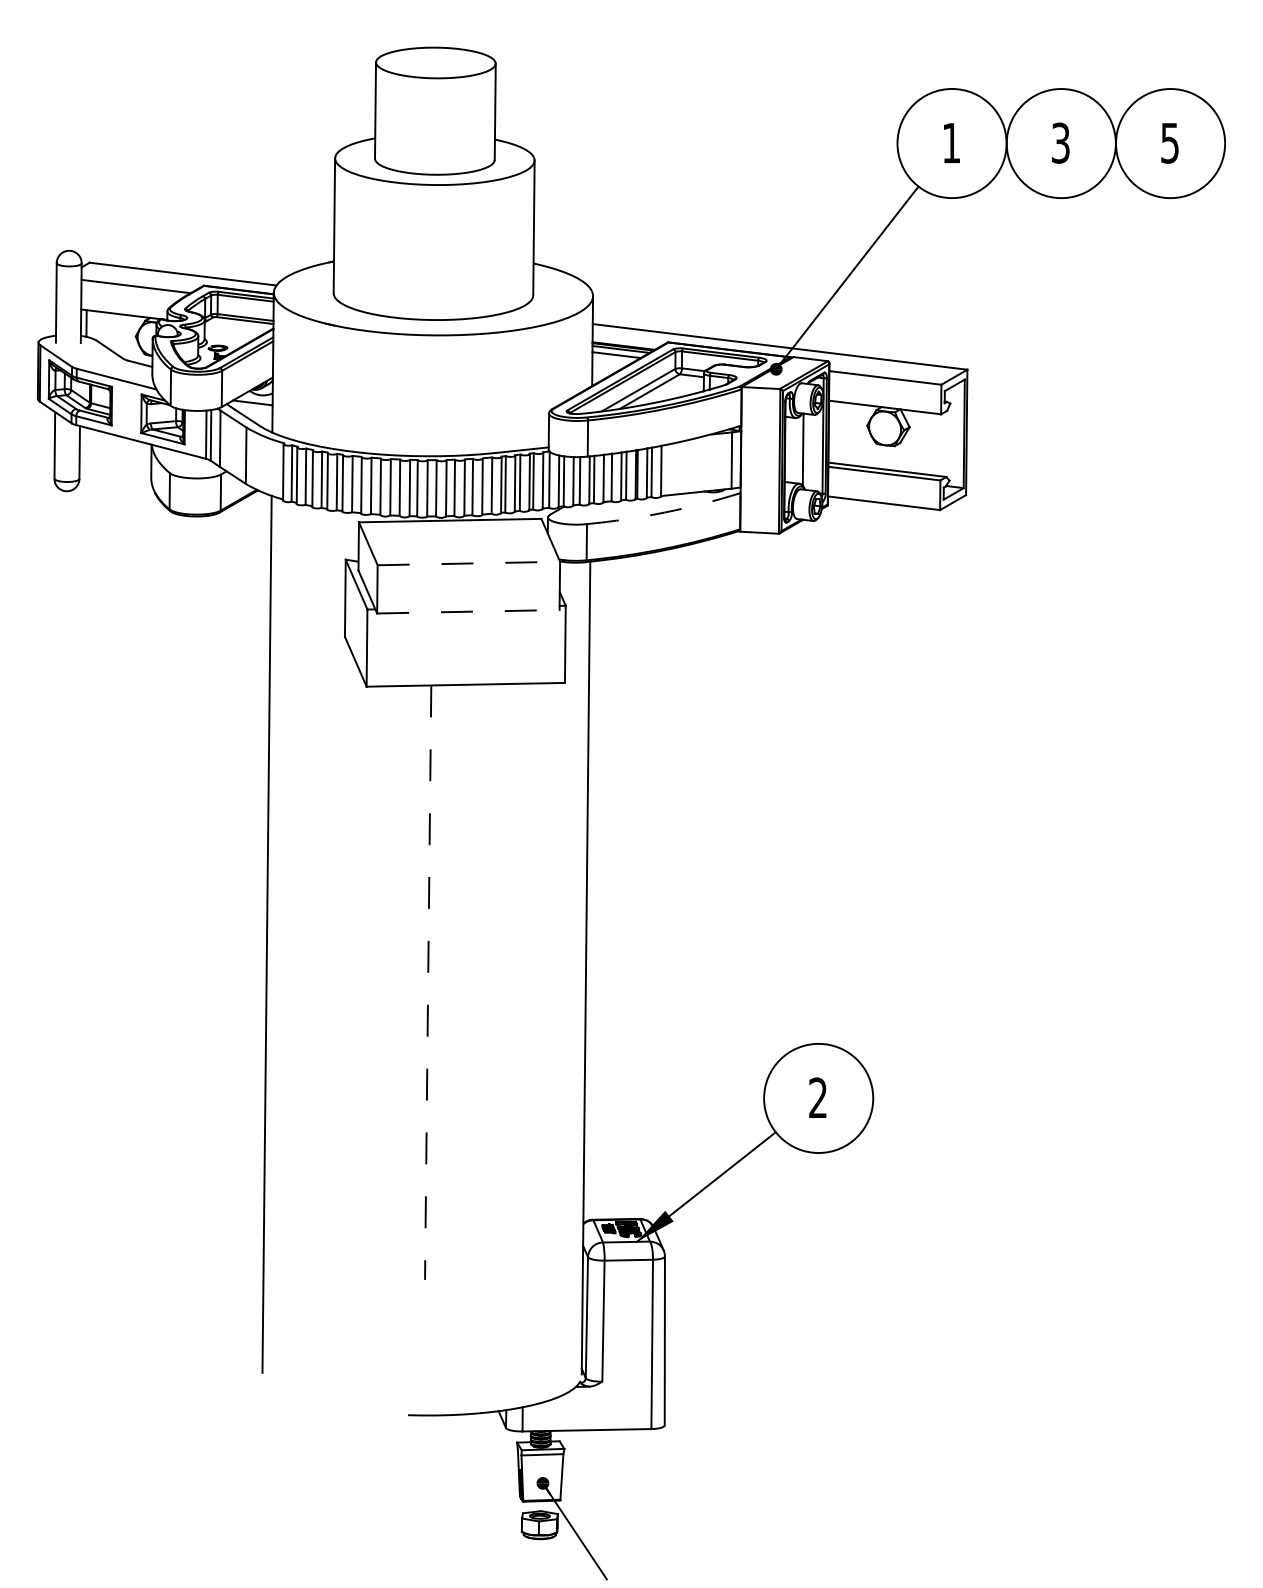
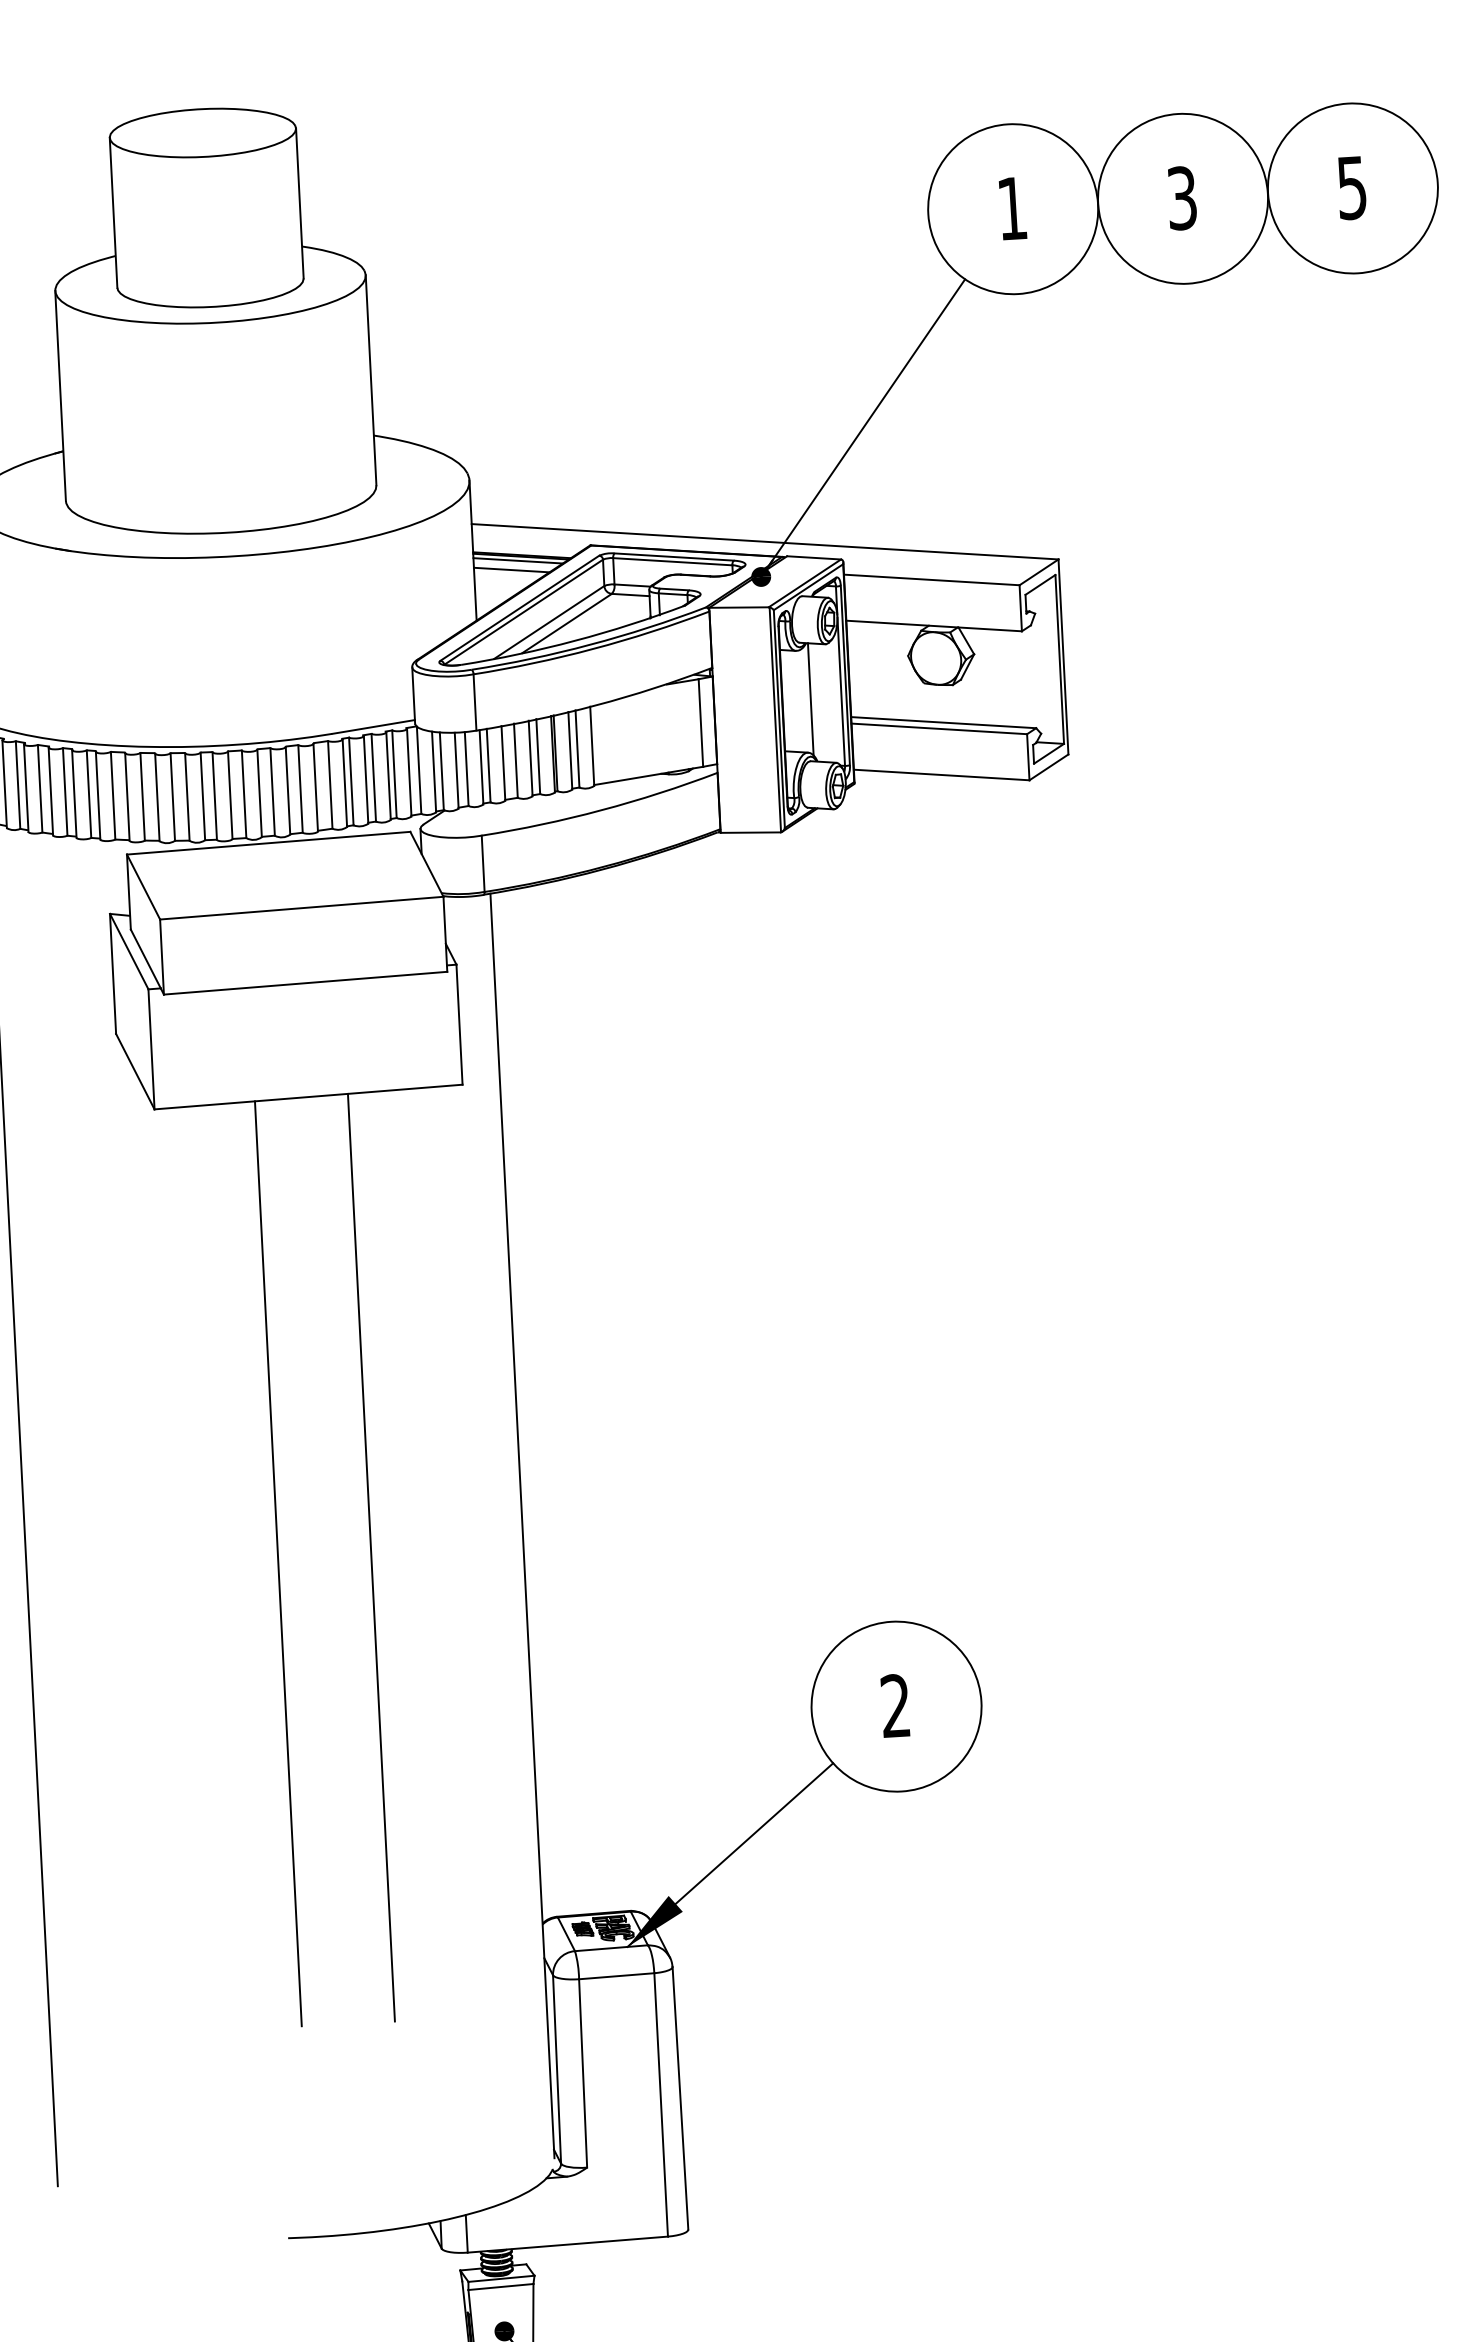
arc: (664, 512) -> (601, 810), dashed -> solid
line: (469, 563) -> (302, 908), dashed -> solid
line: (468, 611) -> (305, 982), dashed -> solid
line: (487, 982) -> (370, 1557), added
line: (428, 983) -> (278, 1565), dashed -> solid

